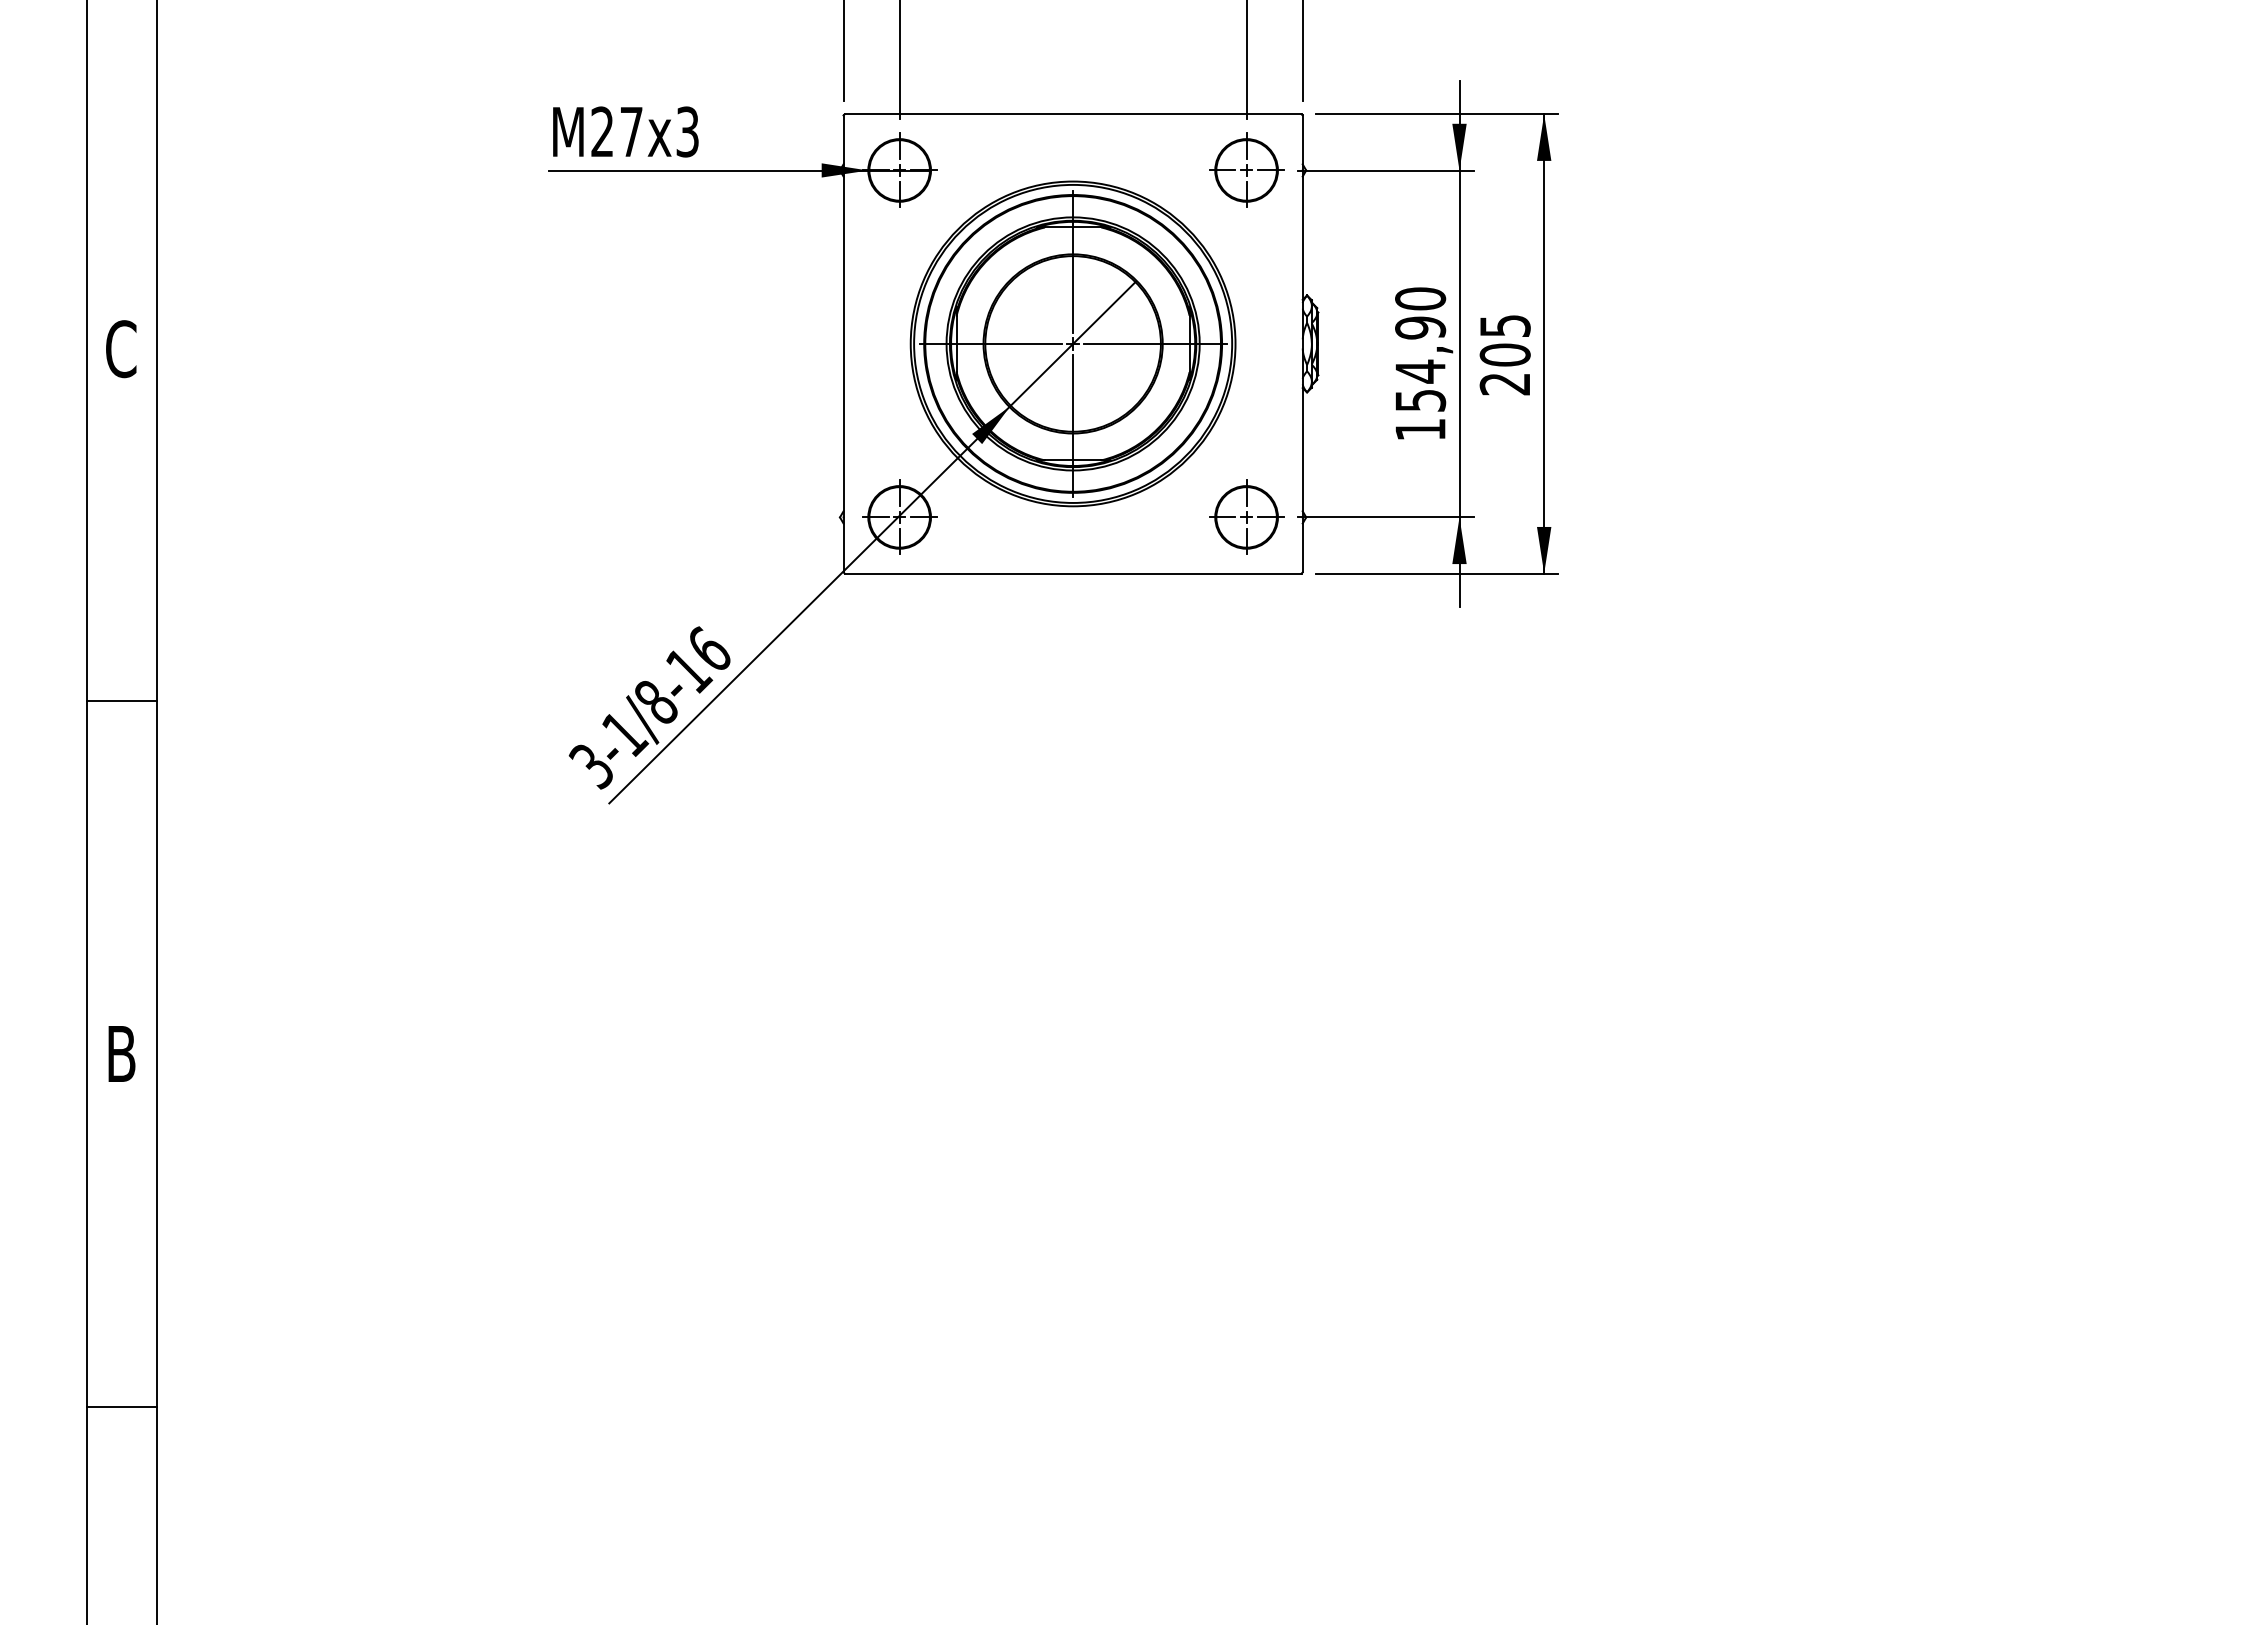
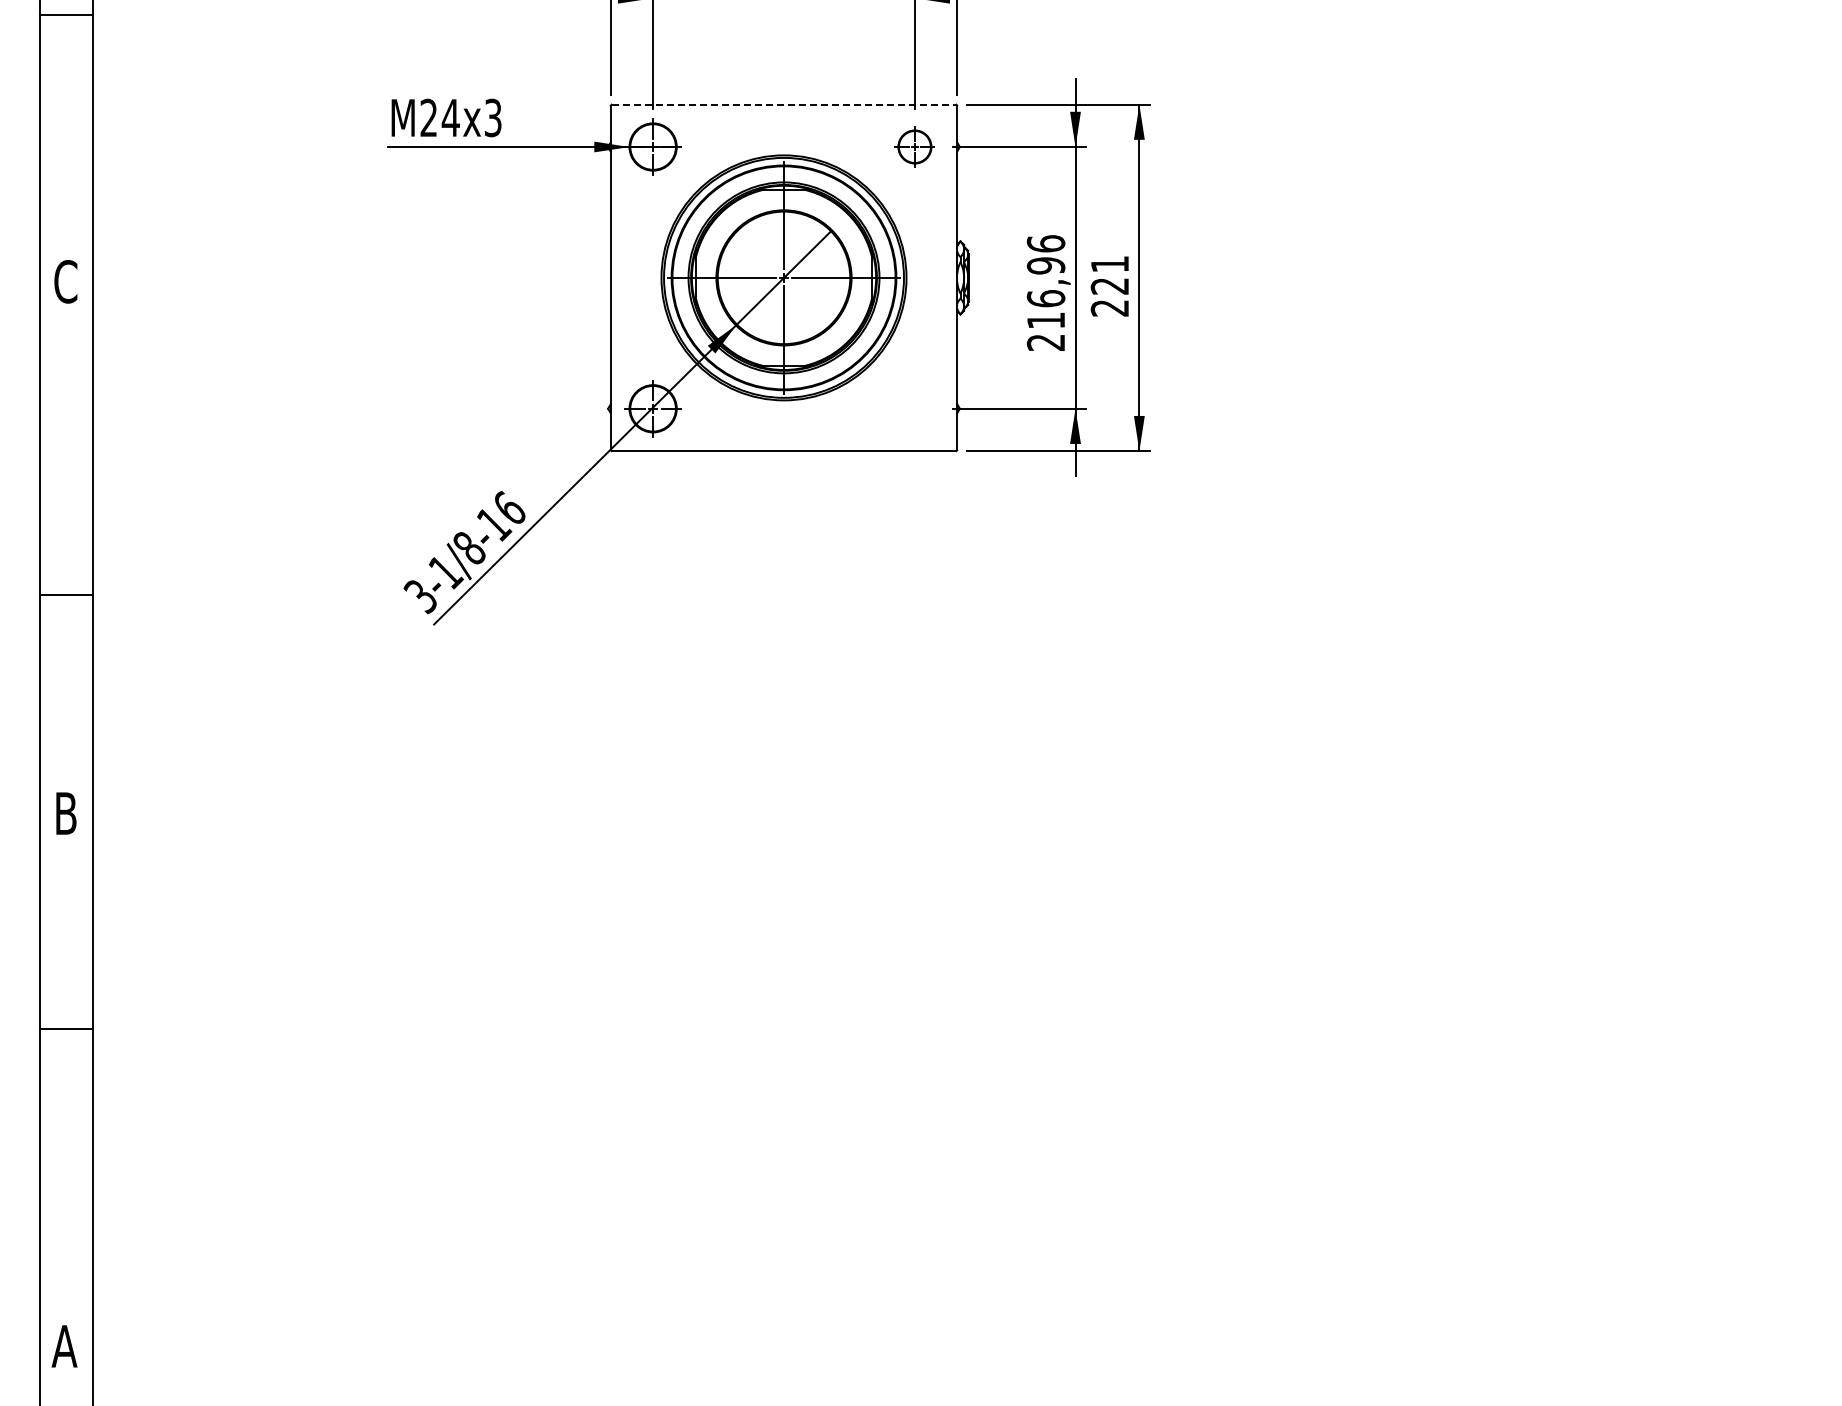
line: (1073, 114) -> (784, 104), solid -> dashed
text: (631, 131) -> (450, 117), M27x3 -> M24x3
part: (1246, 169) -> (914, 146), size x0.7
text: (1504, 340) -> (1109, 275), 205 -> 221
text: (1419, 363) -> (1045, 292), 154,90 -> 216,96
part: (1246, 517) -> (914, 408), removed
line: (120, 701) -> (65, 594), moved
line: (120, 1406) -> (65, 1028), moved

